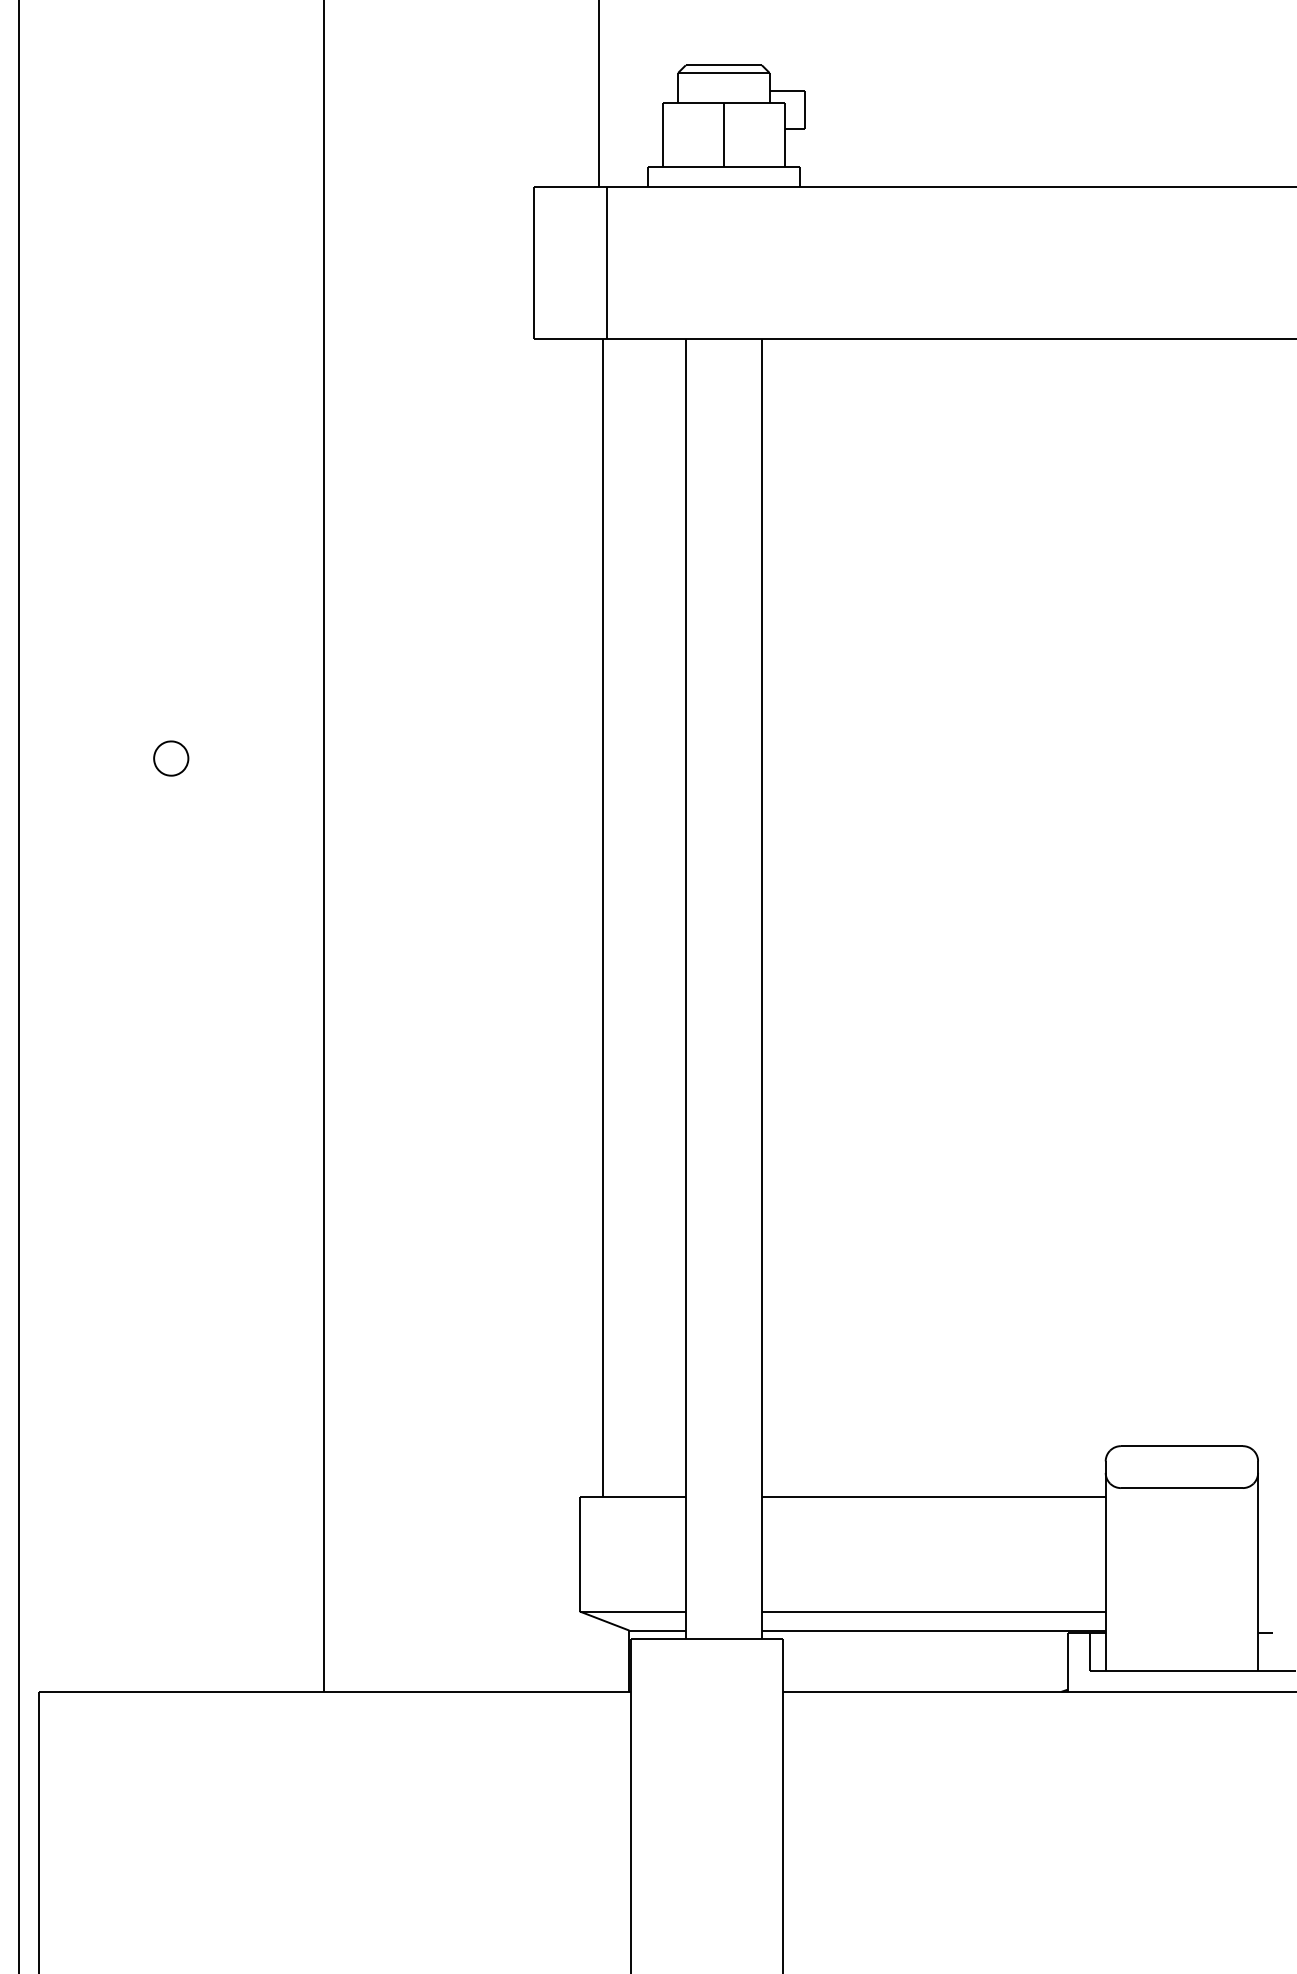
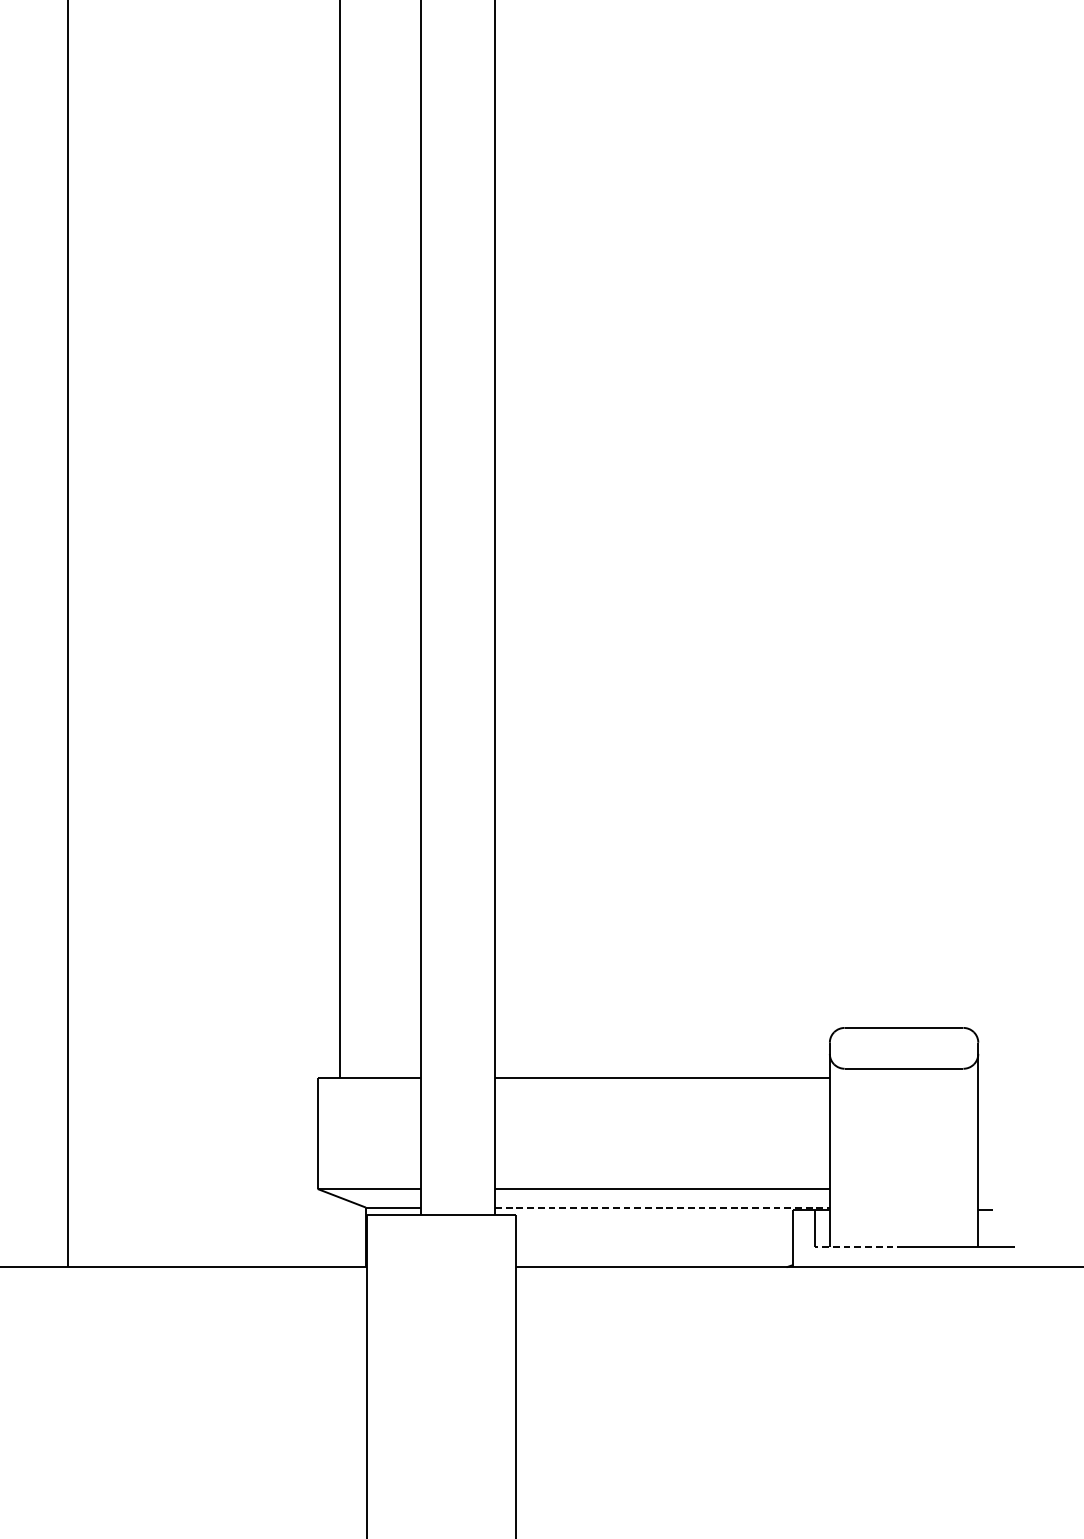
line: (933, 1630) -> (662, 1207), solid -> dashed
line: (1136, 1670) -> (859, 1246), solid -> dashed

